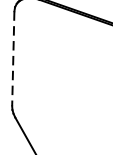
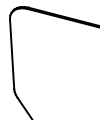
line: (13, 59) -> (12, 54), dashed -> solid

